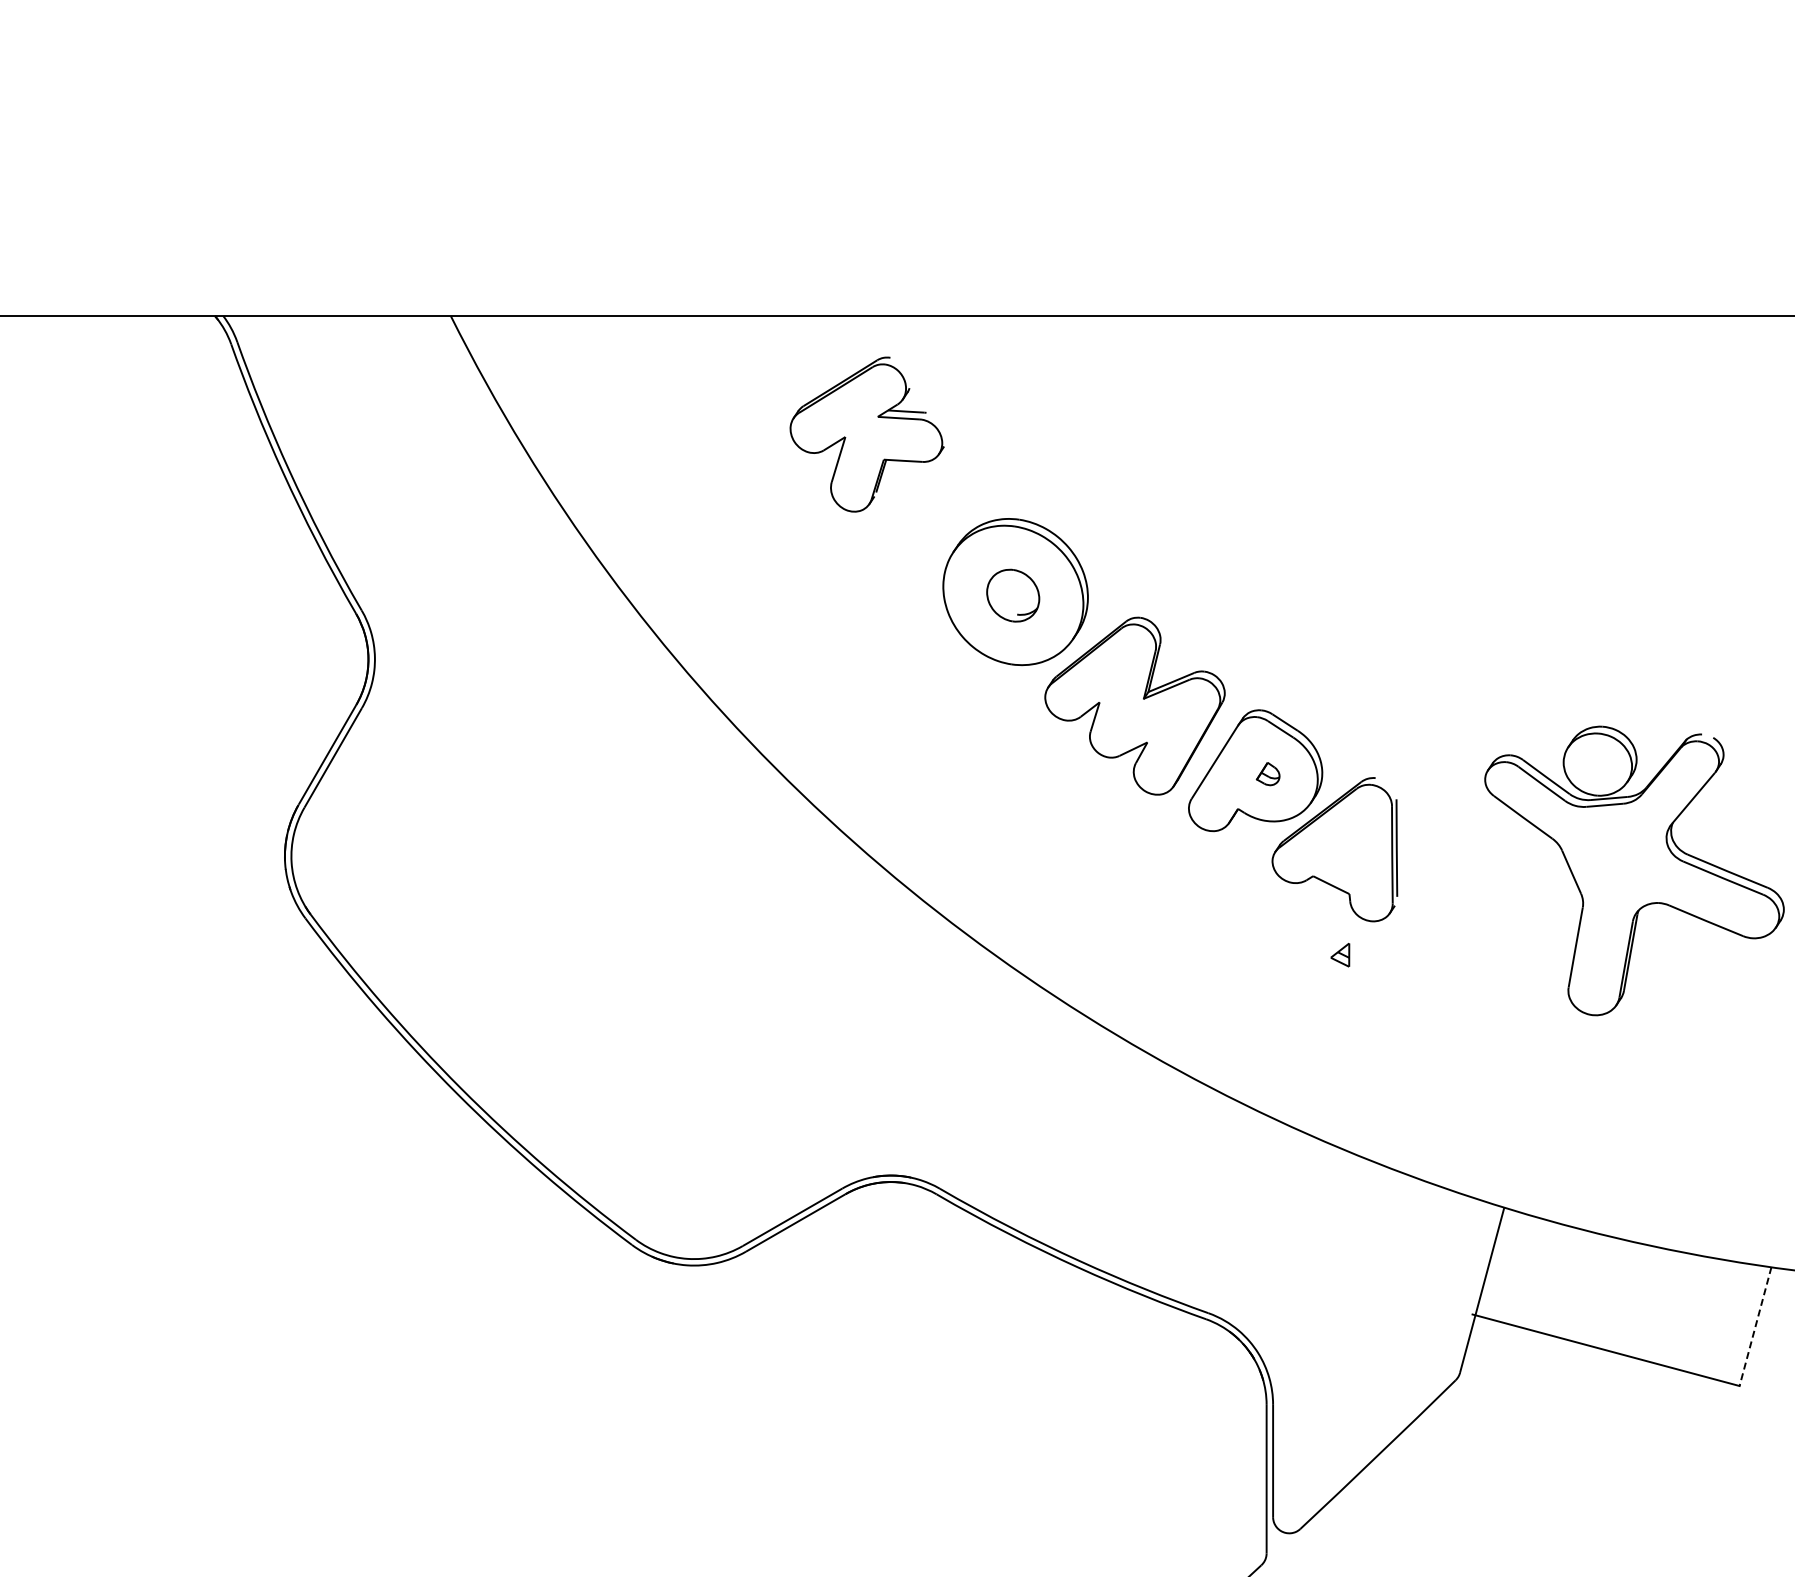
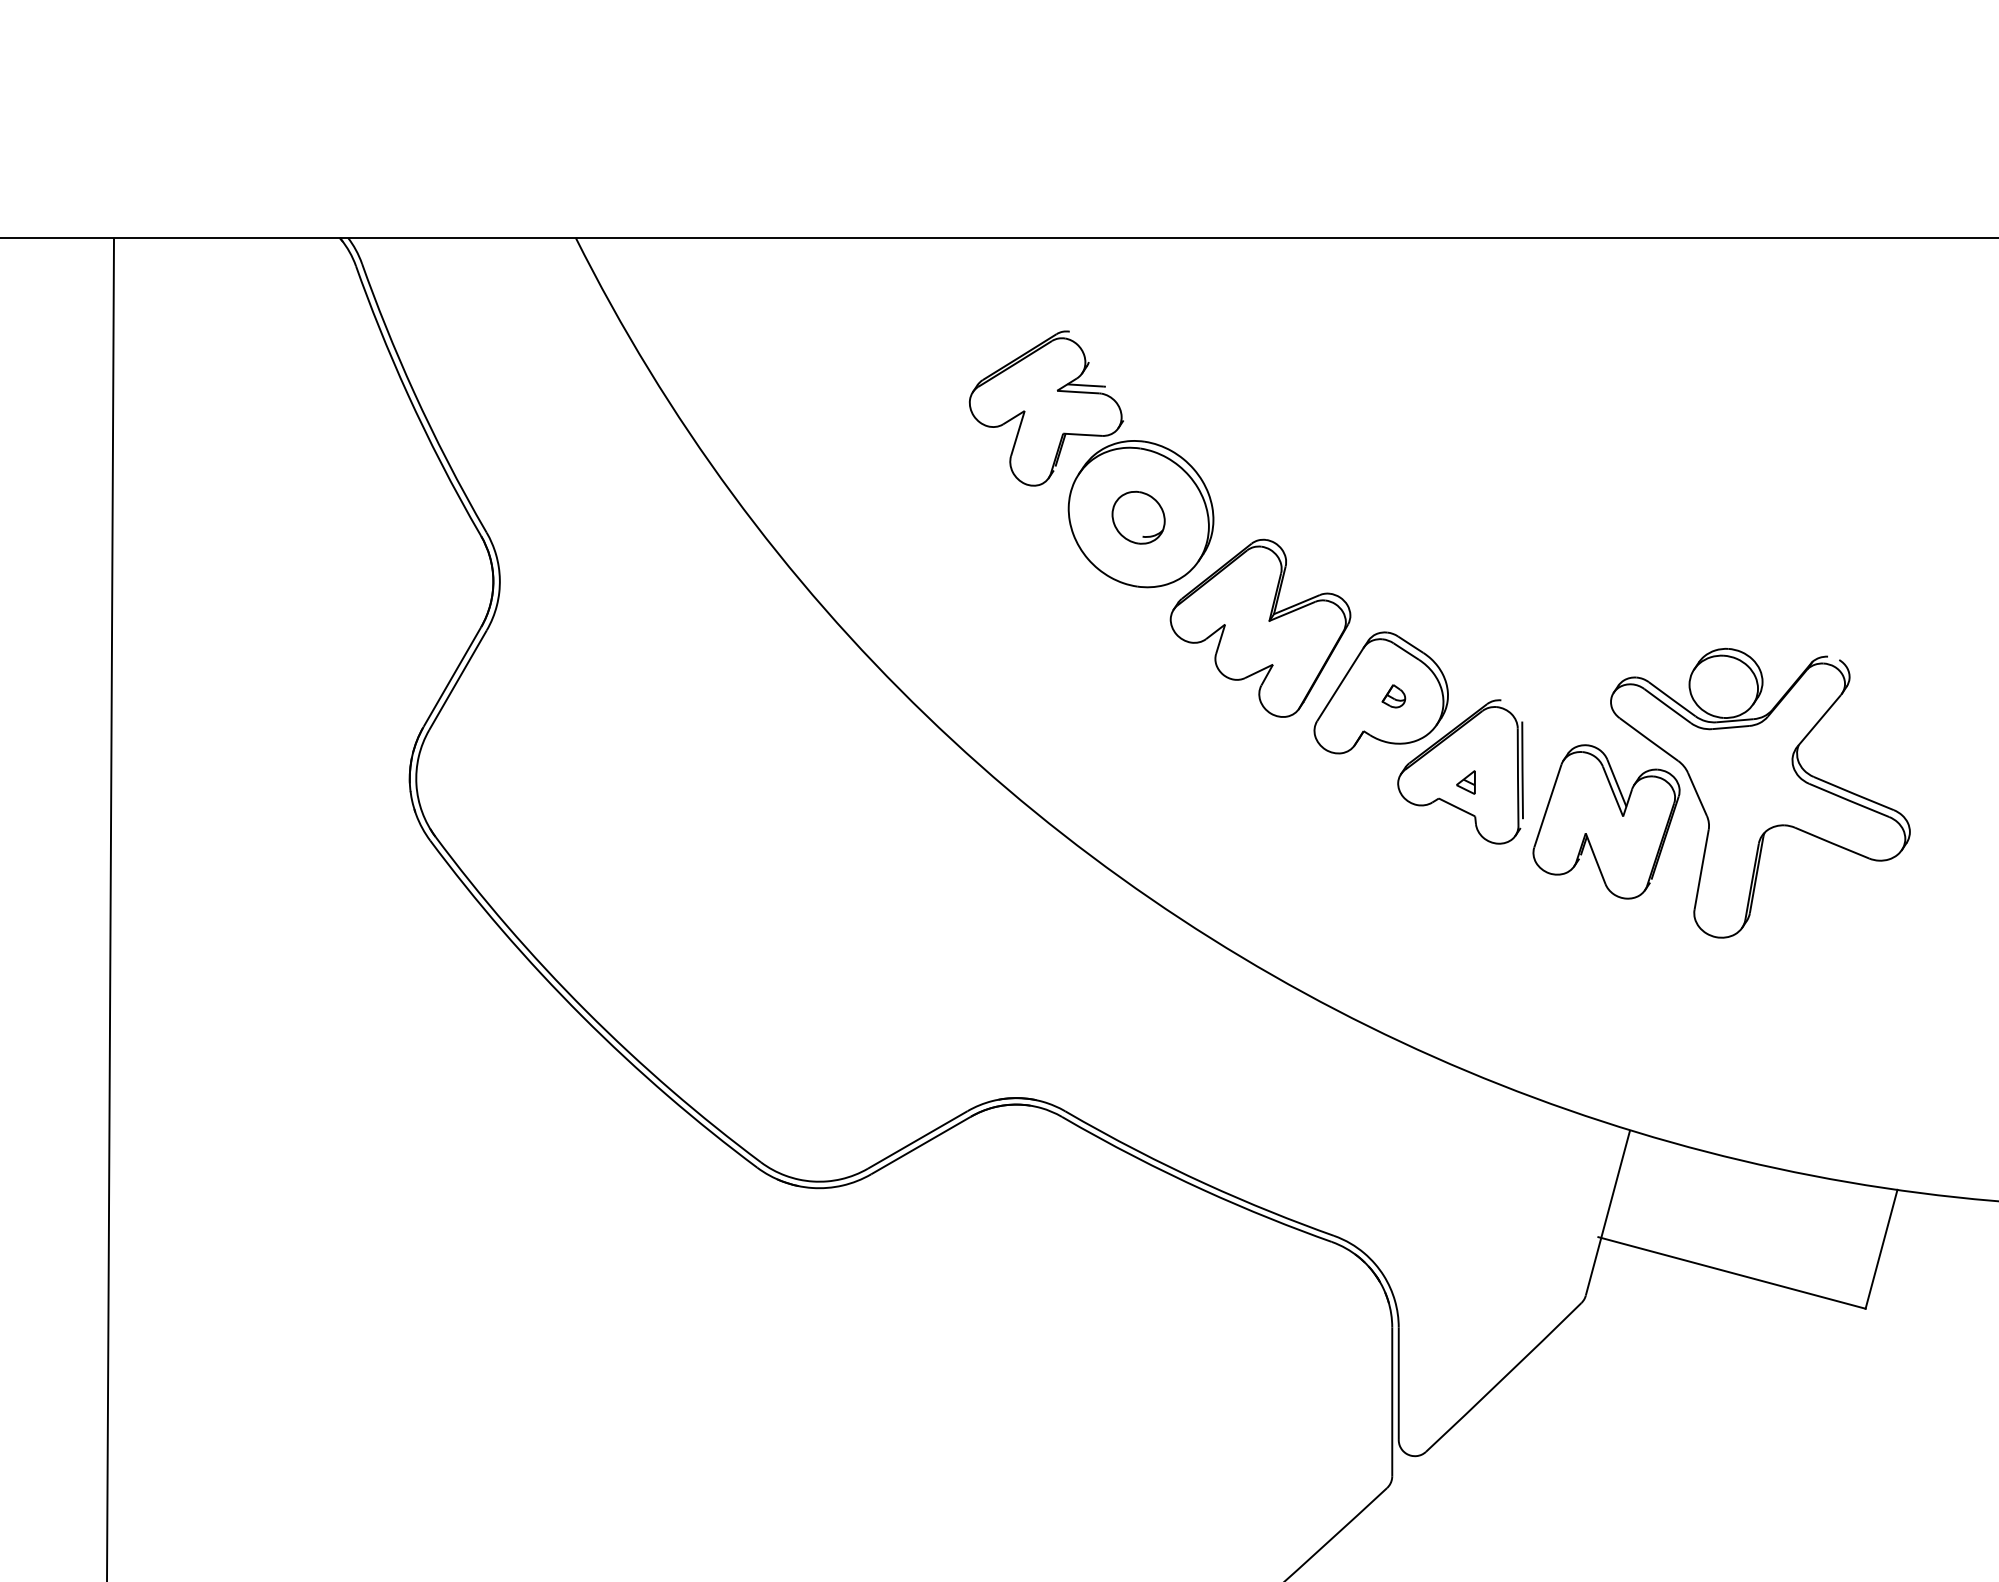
part: (866, 434) -> (1045, 408), moved
part: (1480, 899) -> (1606, 821), added
part: (1339, 955) -> (1465, 782), moved
line: (1755, 1326) -> (1881, 1249), dashed -> solid

